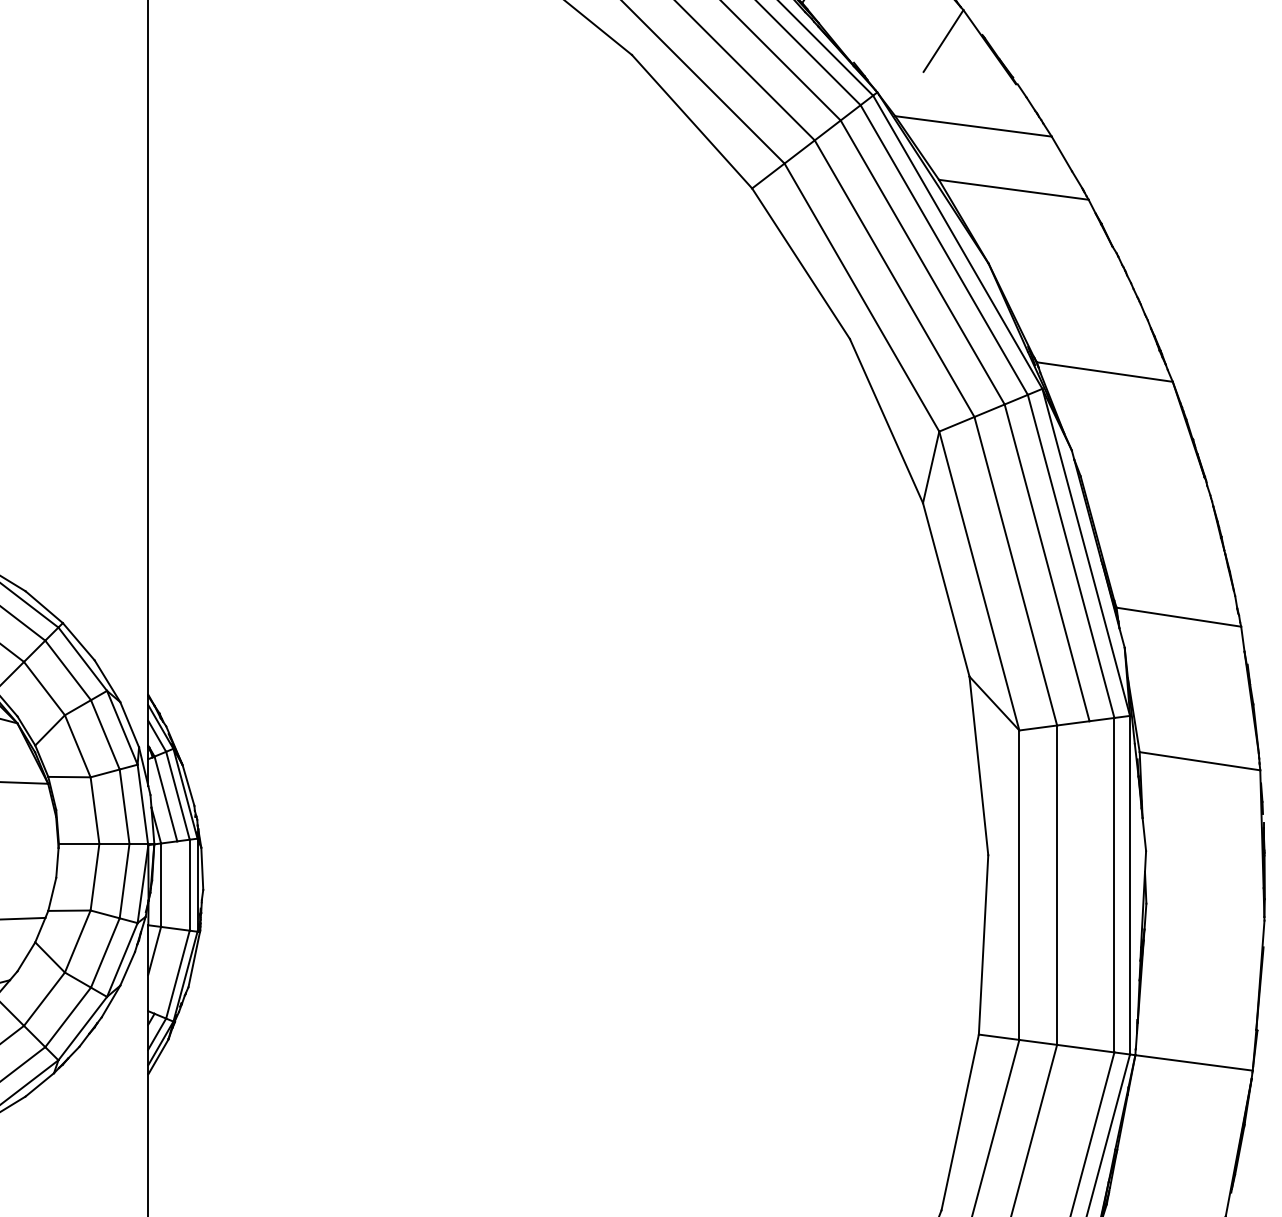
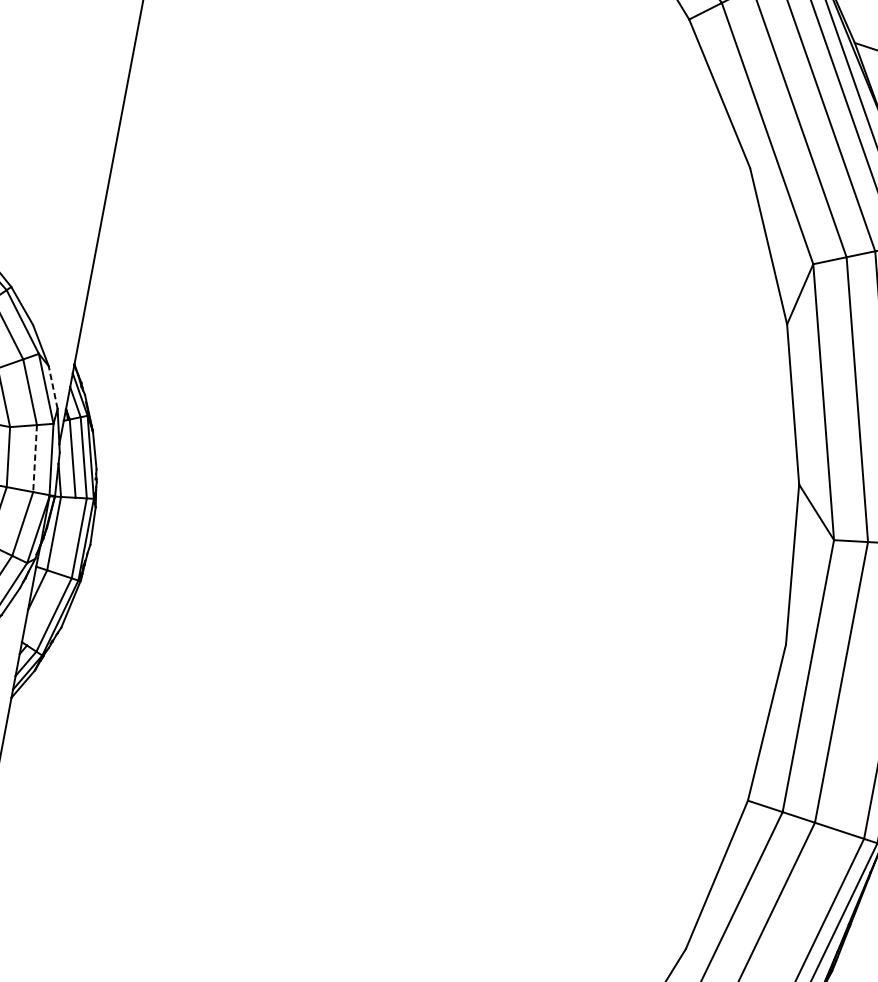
line: (129, 724) -> (53, 387), solid -> dashed
line: (124, 806) -> (35, 458), solid -> dashed

